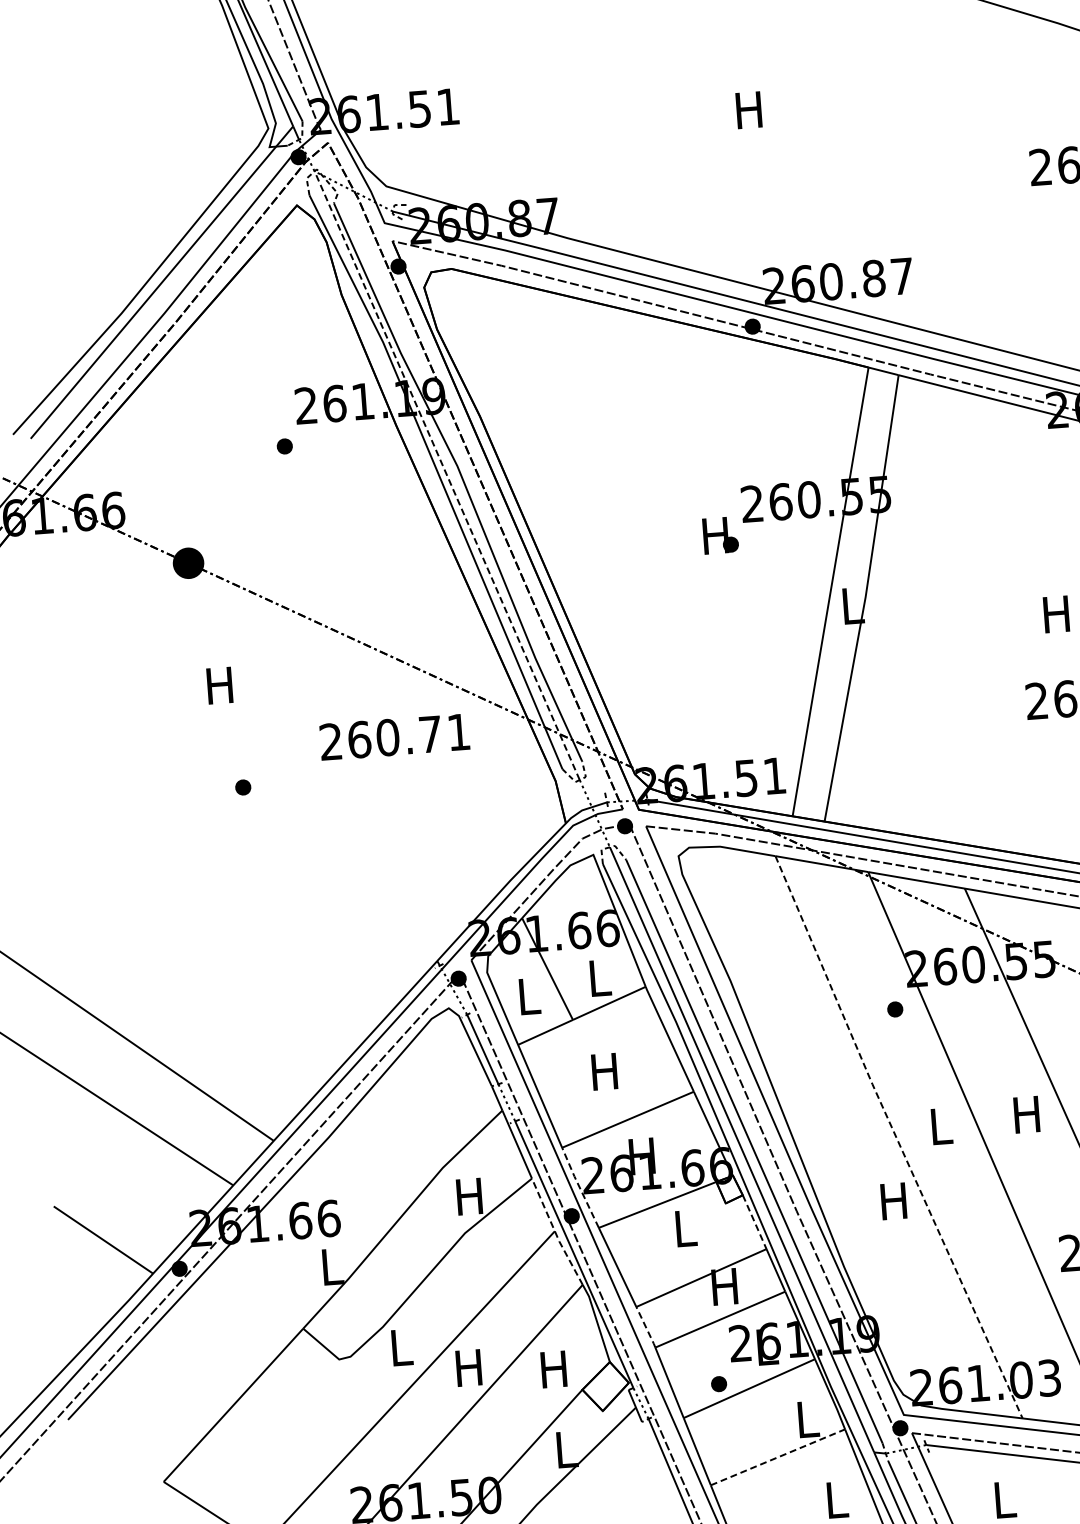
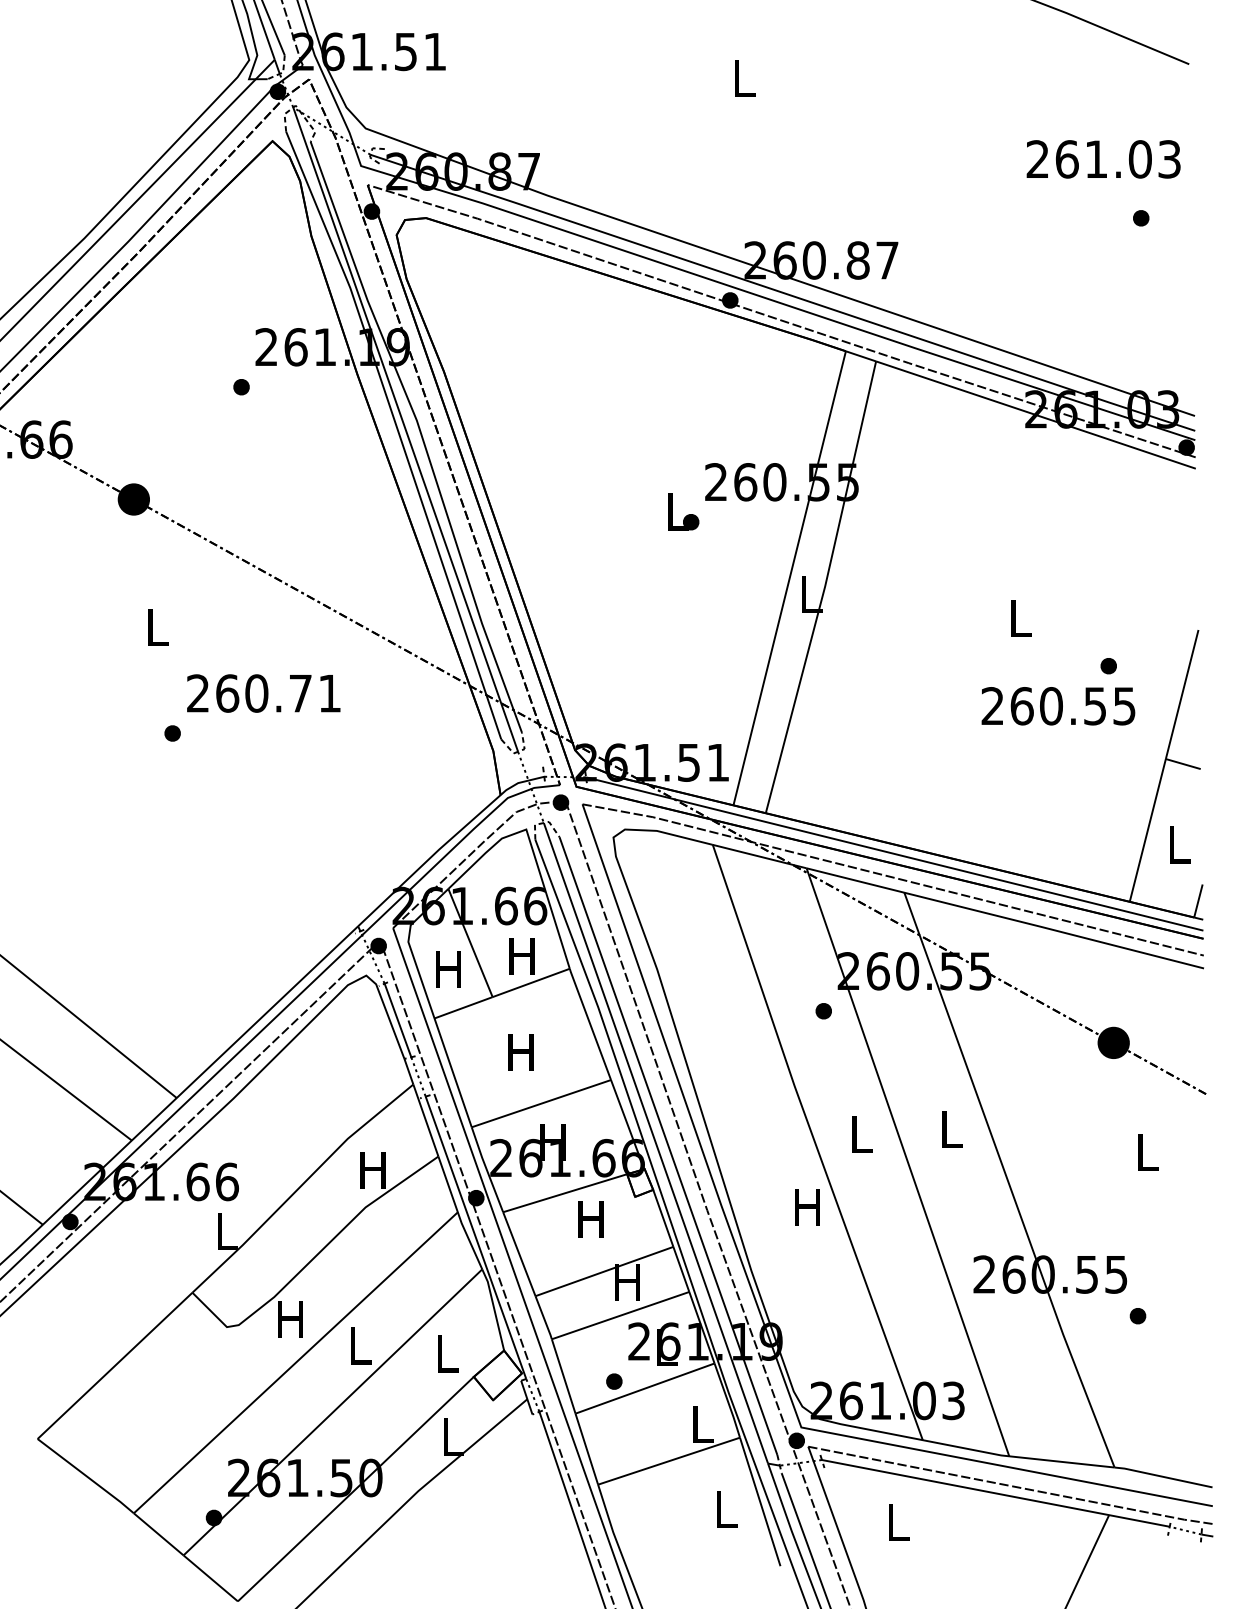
text: (748, 110) -> (742, 78), H -> L
line: (446, 475) -> (405, 429), dashed -> solid
text: (714, 535) -> (675, 511), H -> L
text: (1056, 614) -> (1019, 618), H -> L
text: (219, 685) -> (156, 627), H -> L
text: (394, 737) -> (263, 693), moved
text: (597, 978) -> (521, 956), L -> H
text: (528, 996) -> (448, 969), L -> H
text: (1026, 1114) -> (950, 1129), H -> L
line: (896, 1138) -> (815, 1143), dashed -> solid
line: (579, 1186) -> (486, 1168), dashed -> solid
line: (754, 1222) -> (663, 1218), dashed -> solid
text: (684, 1228) -> (590, 1219), L -> H
line: (555, 1232) -> (458, 1213), dashed -> solid
line: (646, 1327) -> (544, 1318), dashed -> solid
text: (400, 1347) -> (290, 1319), L -> H
text: (468, 1367) -> (358, 1345), H -> L
text: (553, 1369) -> (445, 1353), H -> L
line: (778, 1457) -> (669, 1461), dashed -> solid

